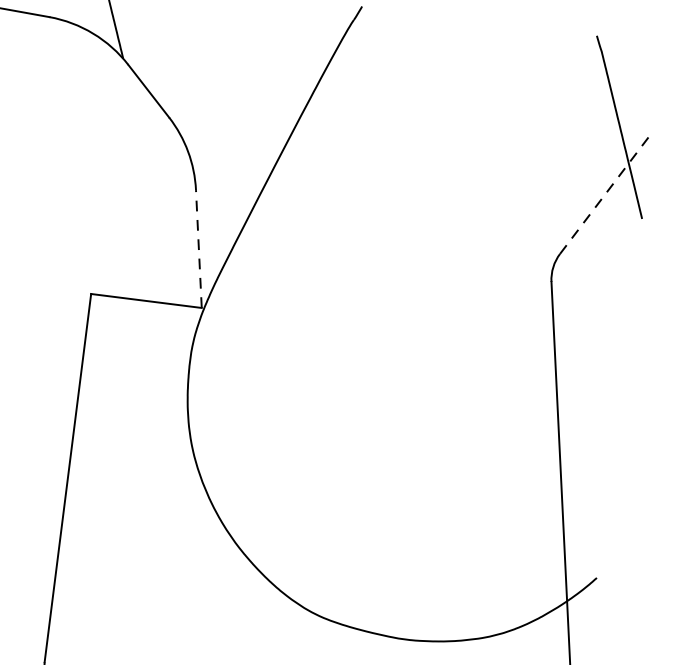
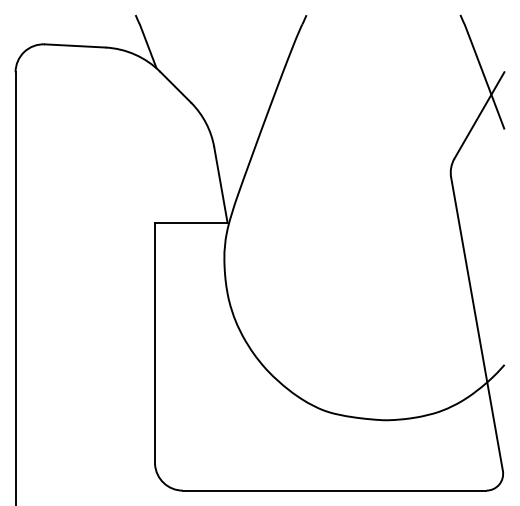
line: (606, 192) -> (479, 115), dashed -> solid
line: (198, 248) -> (220, 184), dashed -> solid

